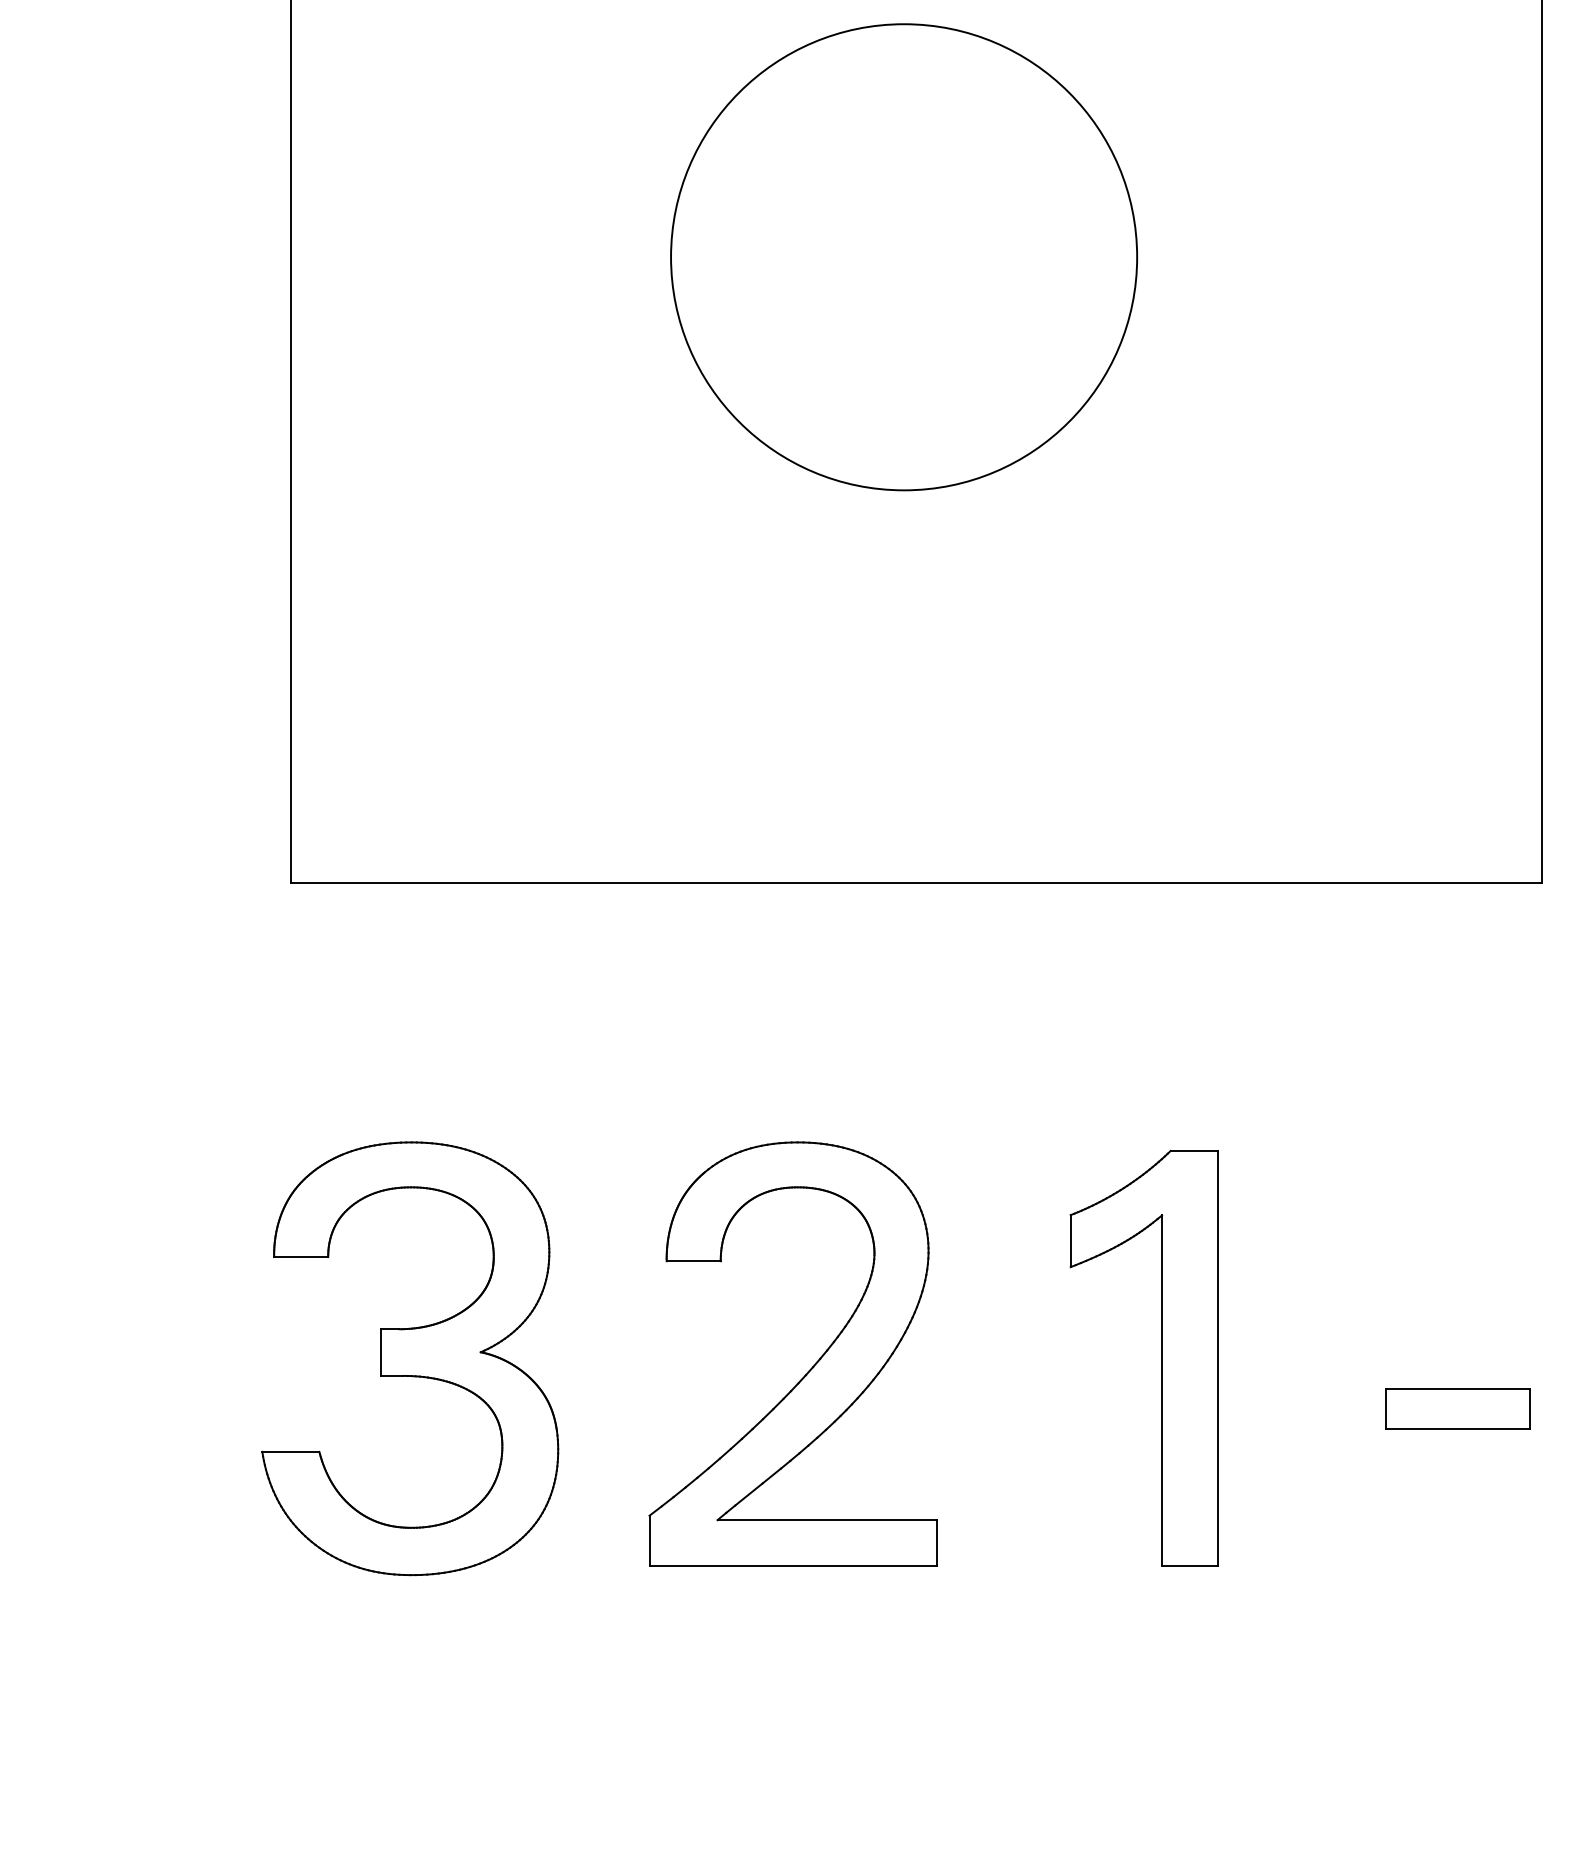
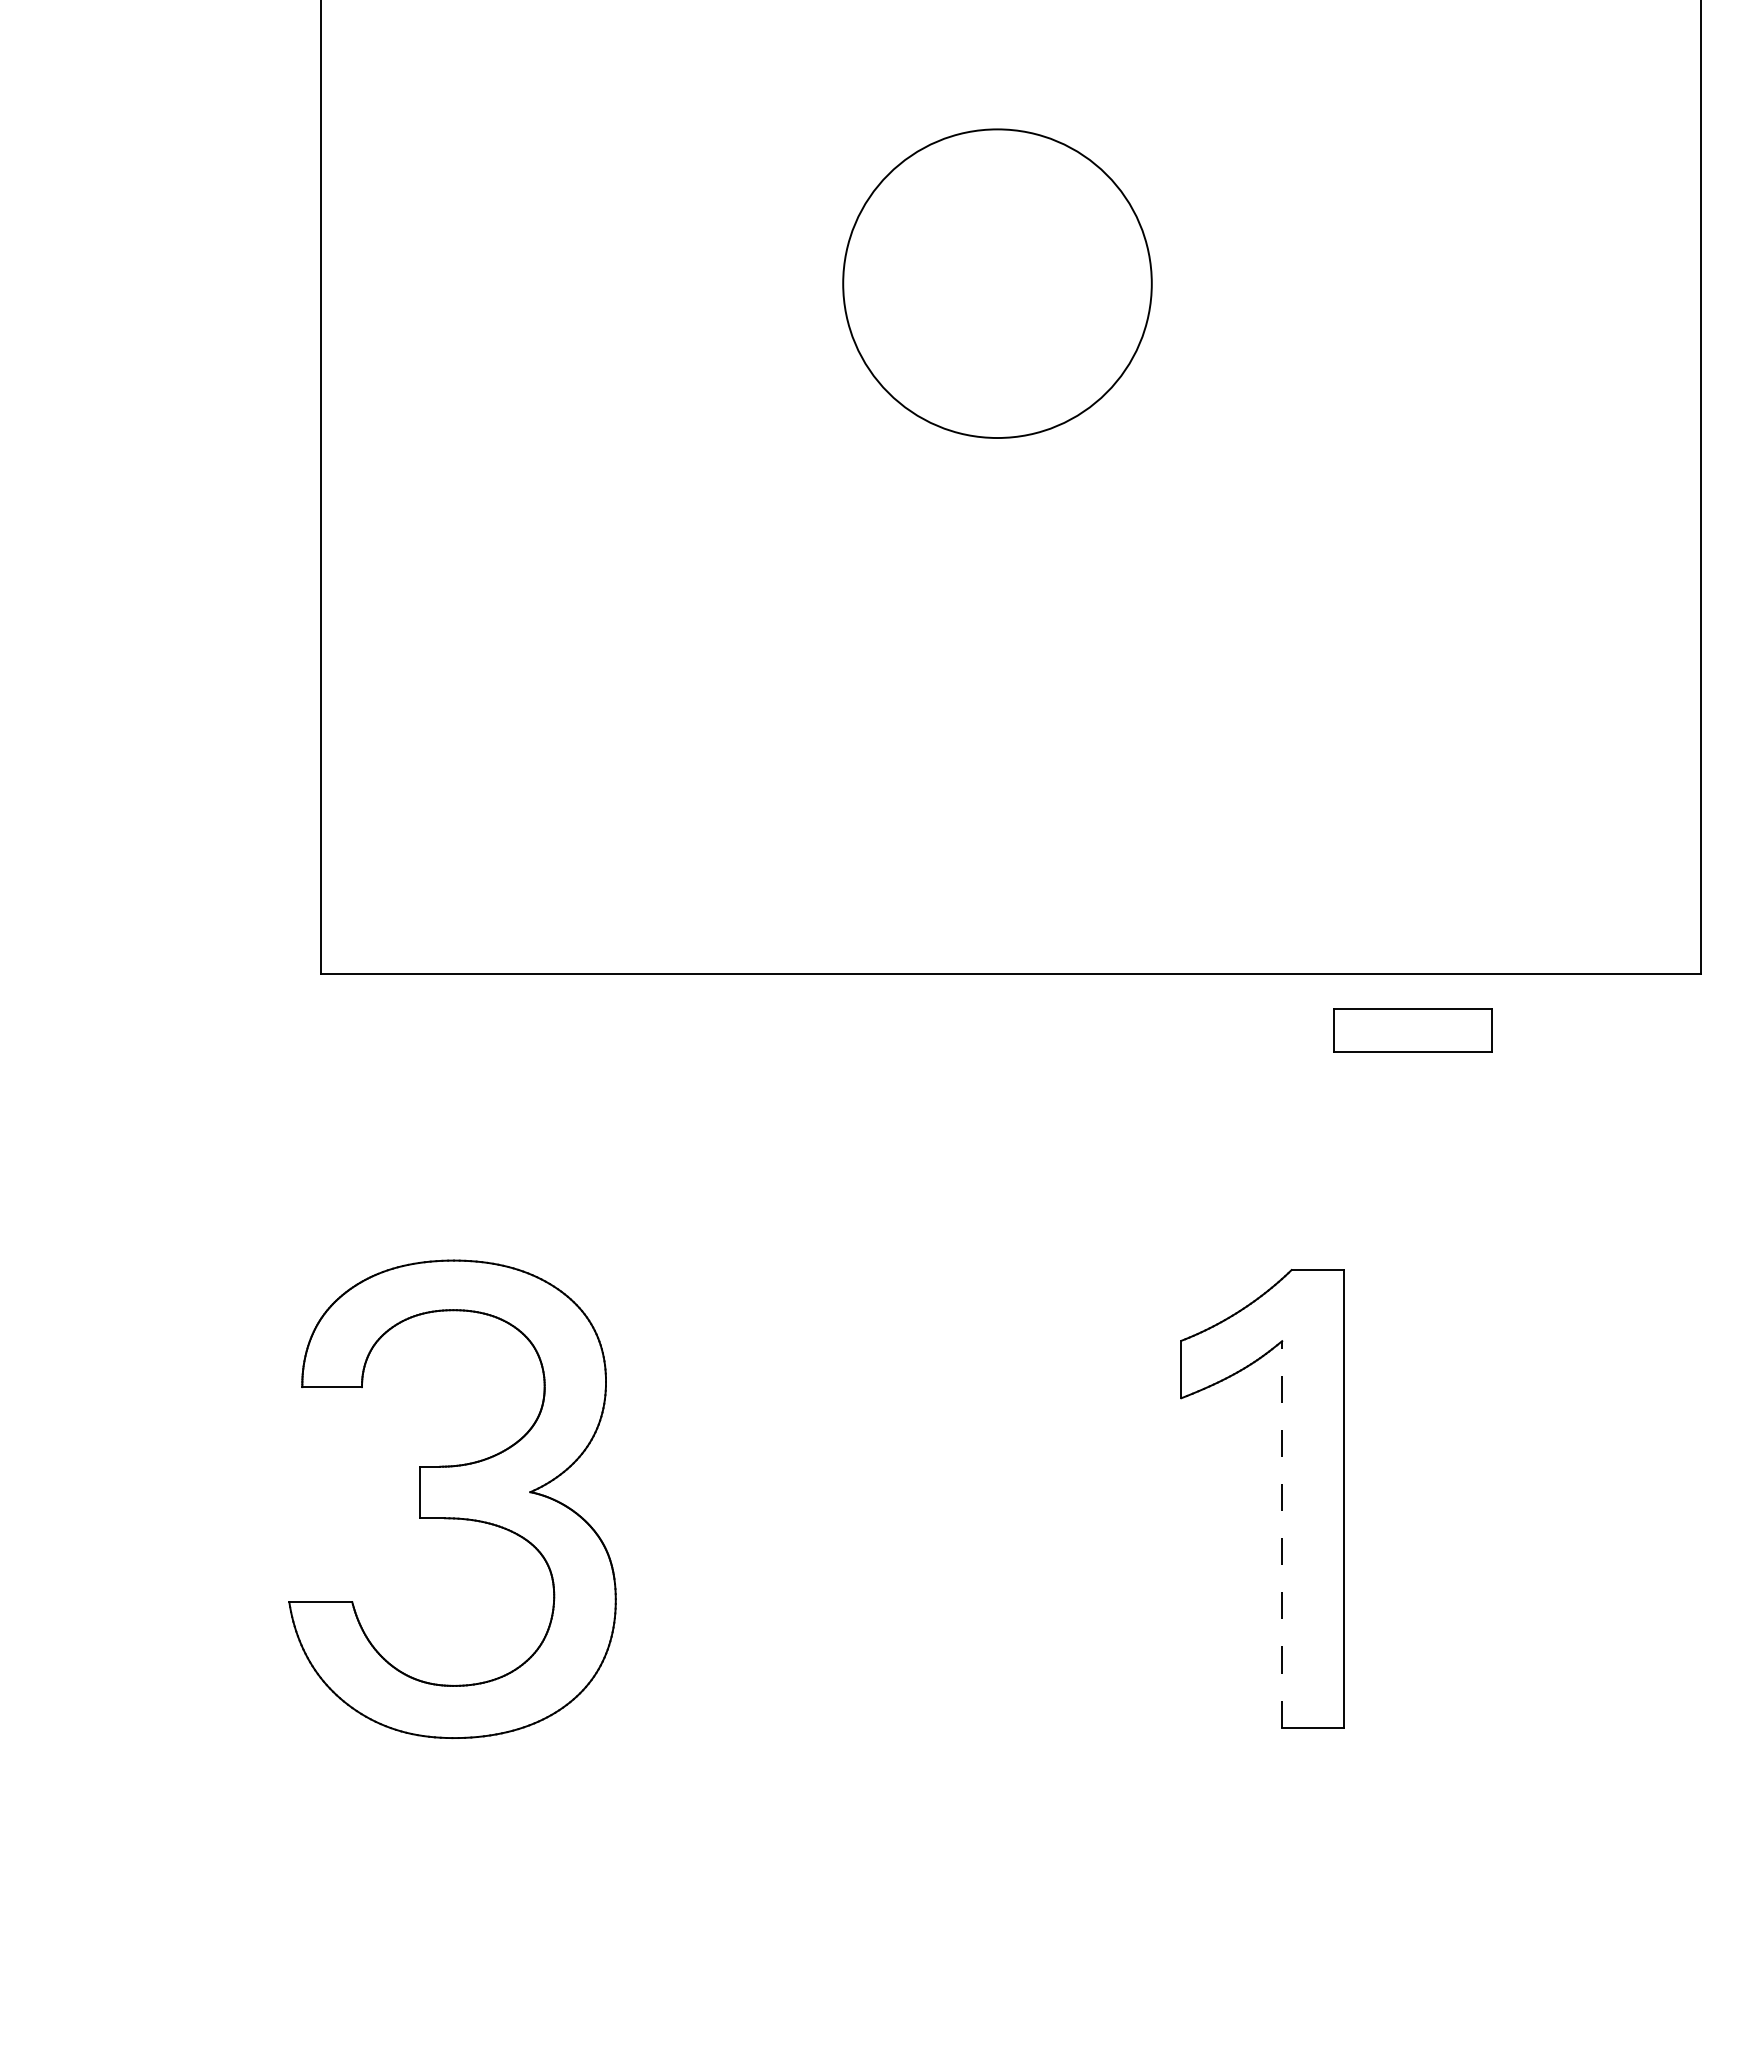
circle: (904, 256) -> (997, 283), size x0.6
part: (811, 1367) -> (895, 1508), removed
line: (1162, 1389) -> (1282, 1533), solid -> dashed
part: (1457, 1408) -> (1412, 1030), moved

